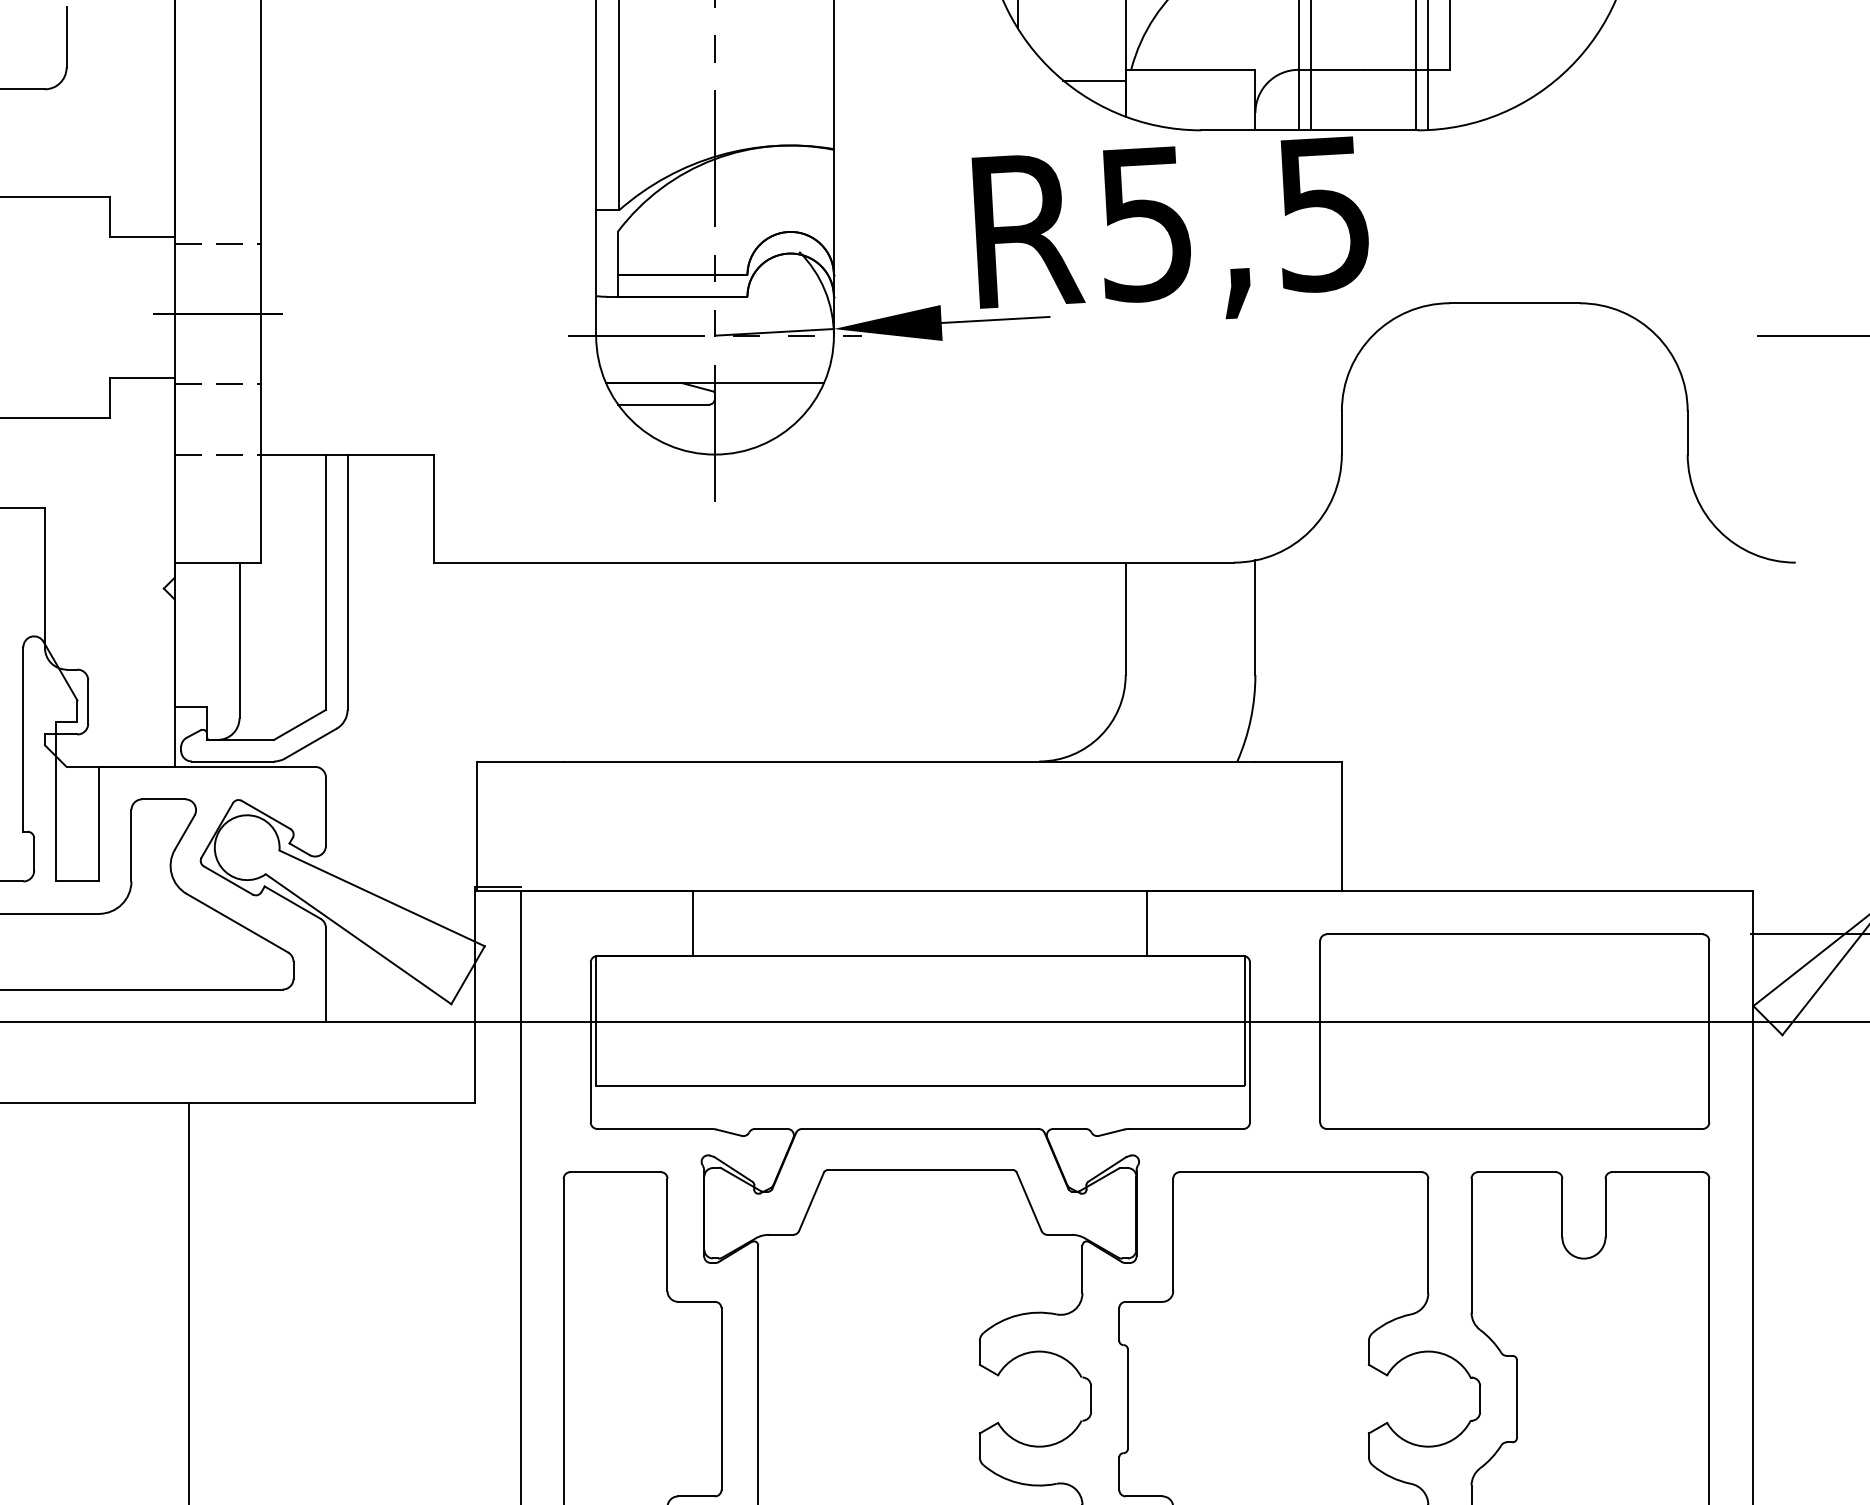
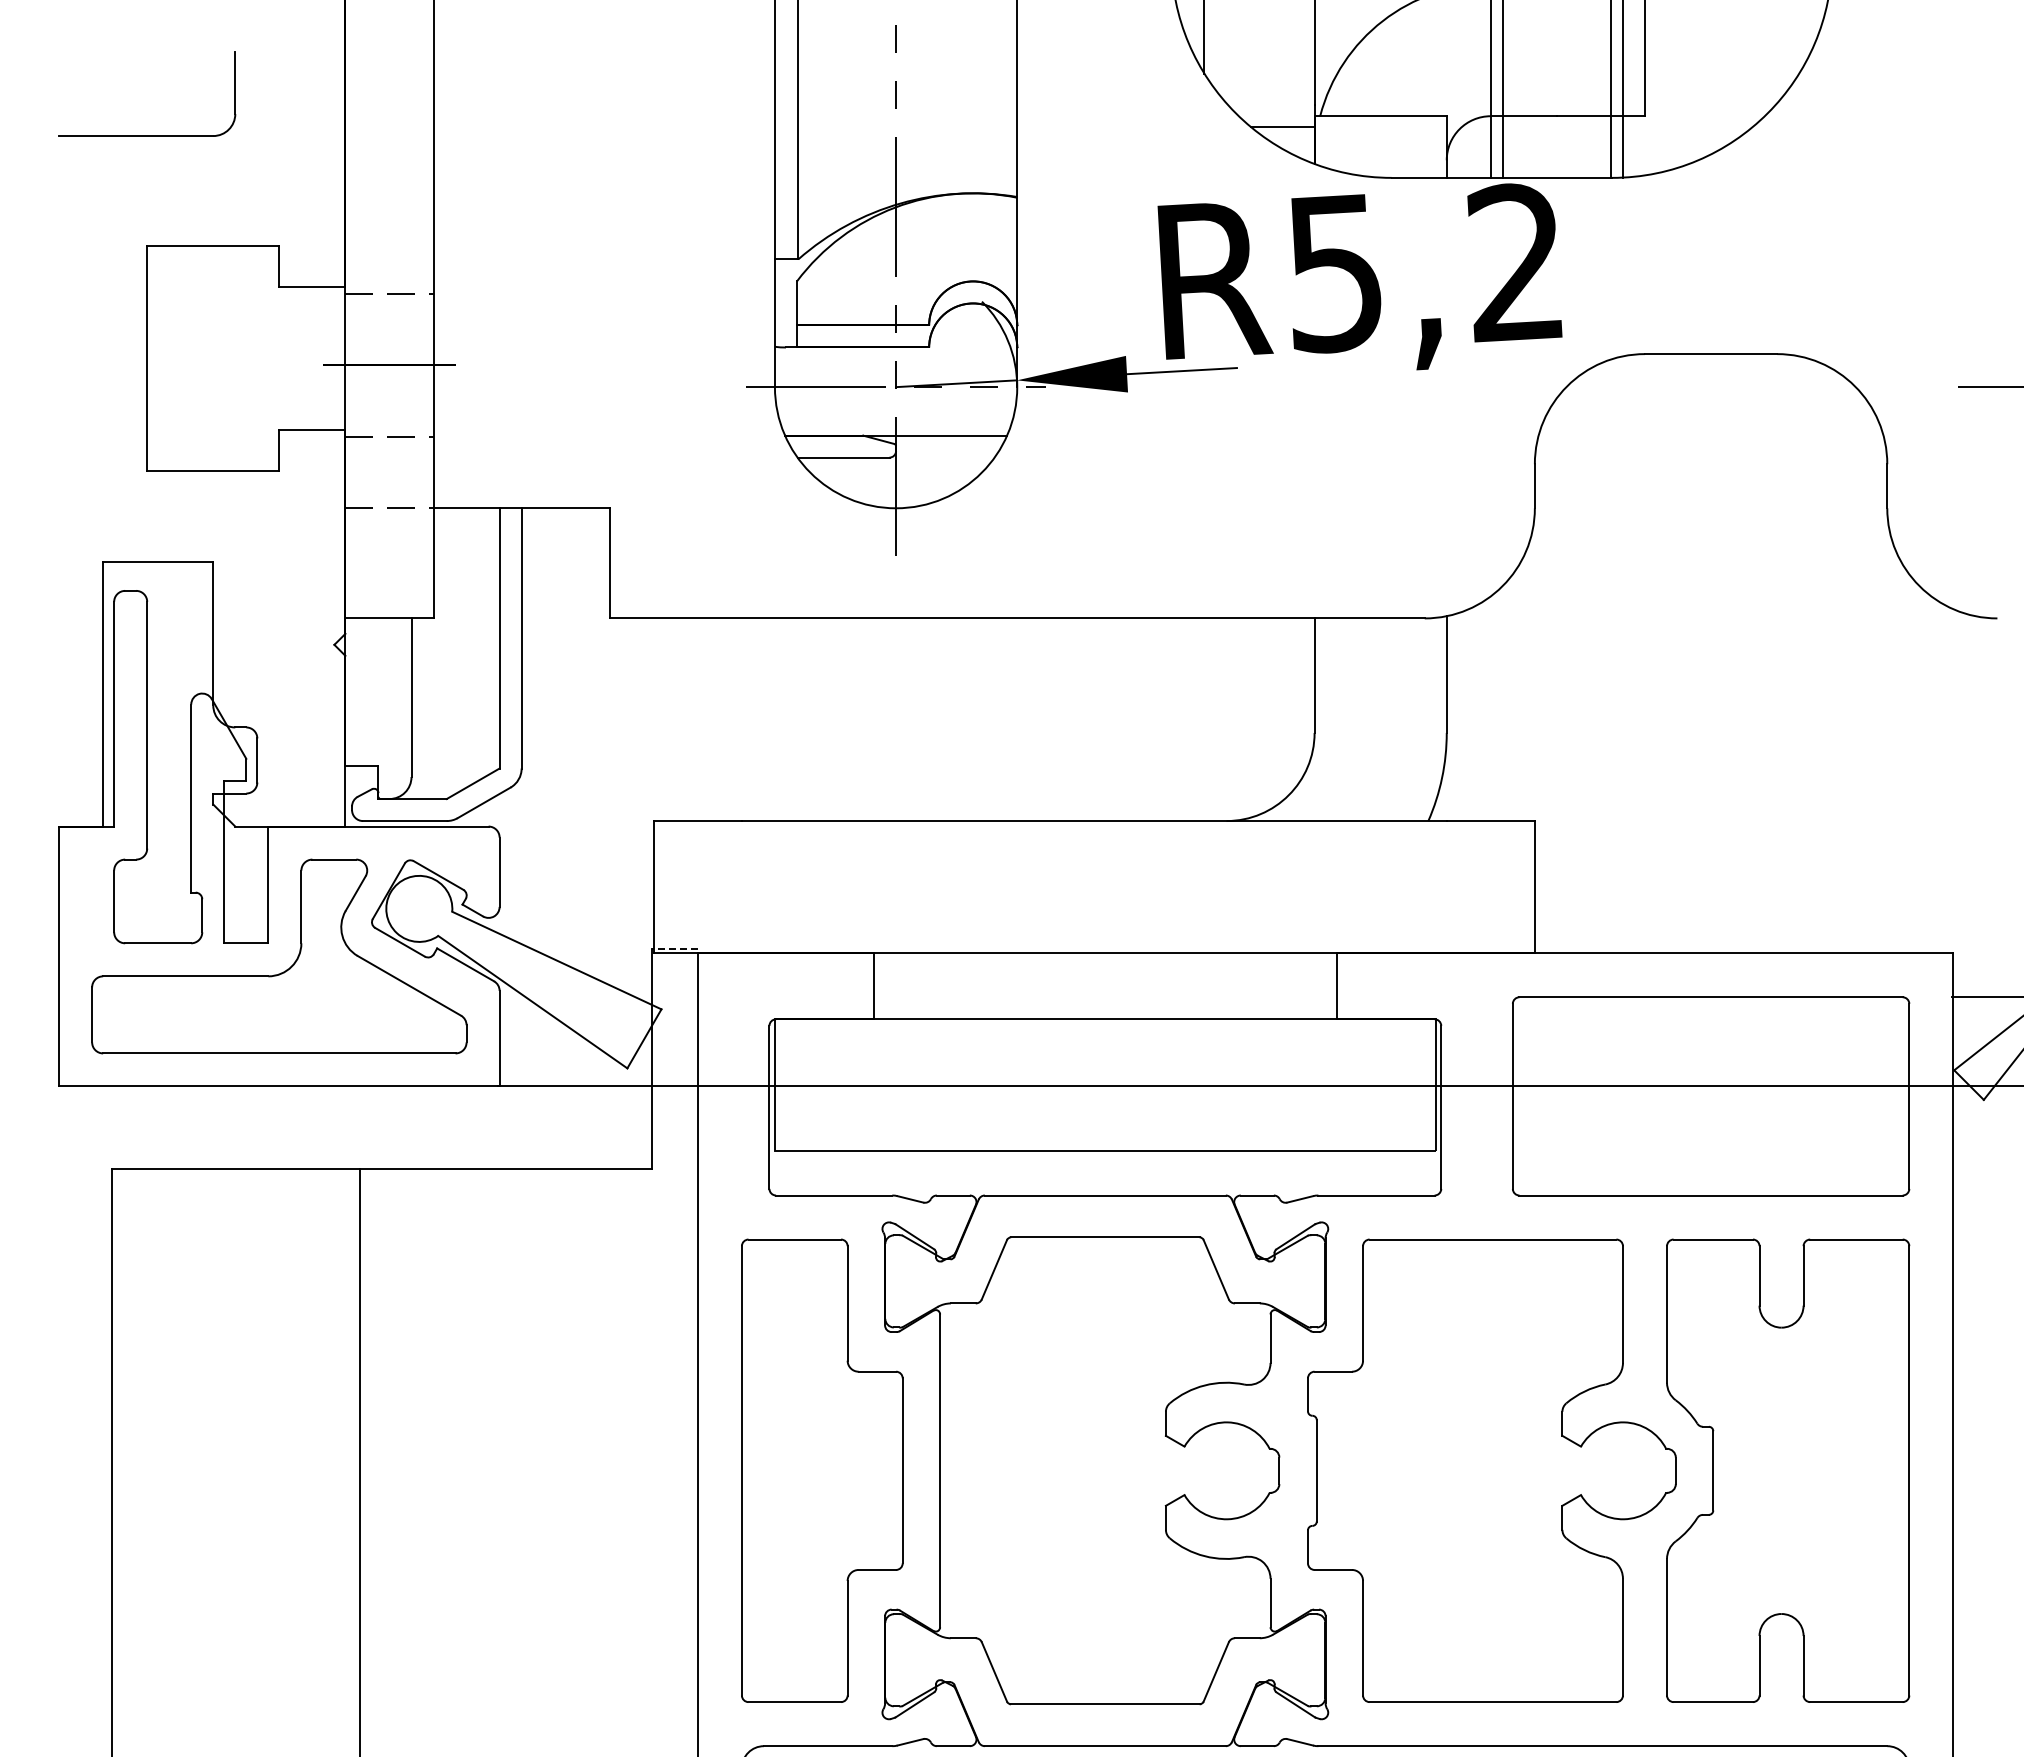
text: (1321, 214) -> (1514, 263), R5,5 -> R5,2
line: (497, 886) -> (674, 948), solid -> dashed

